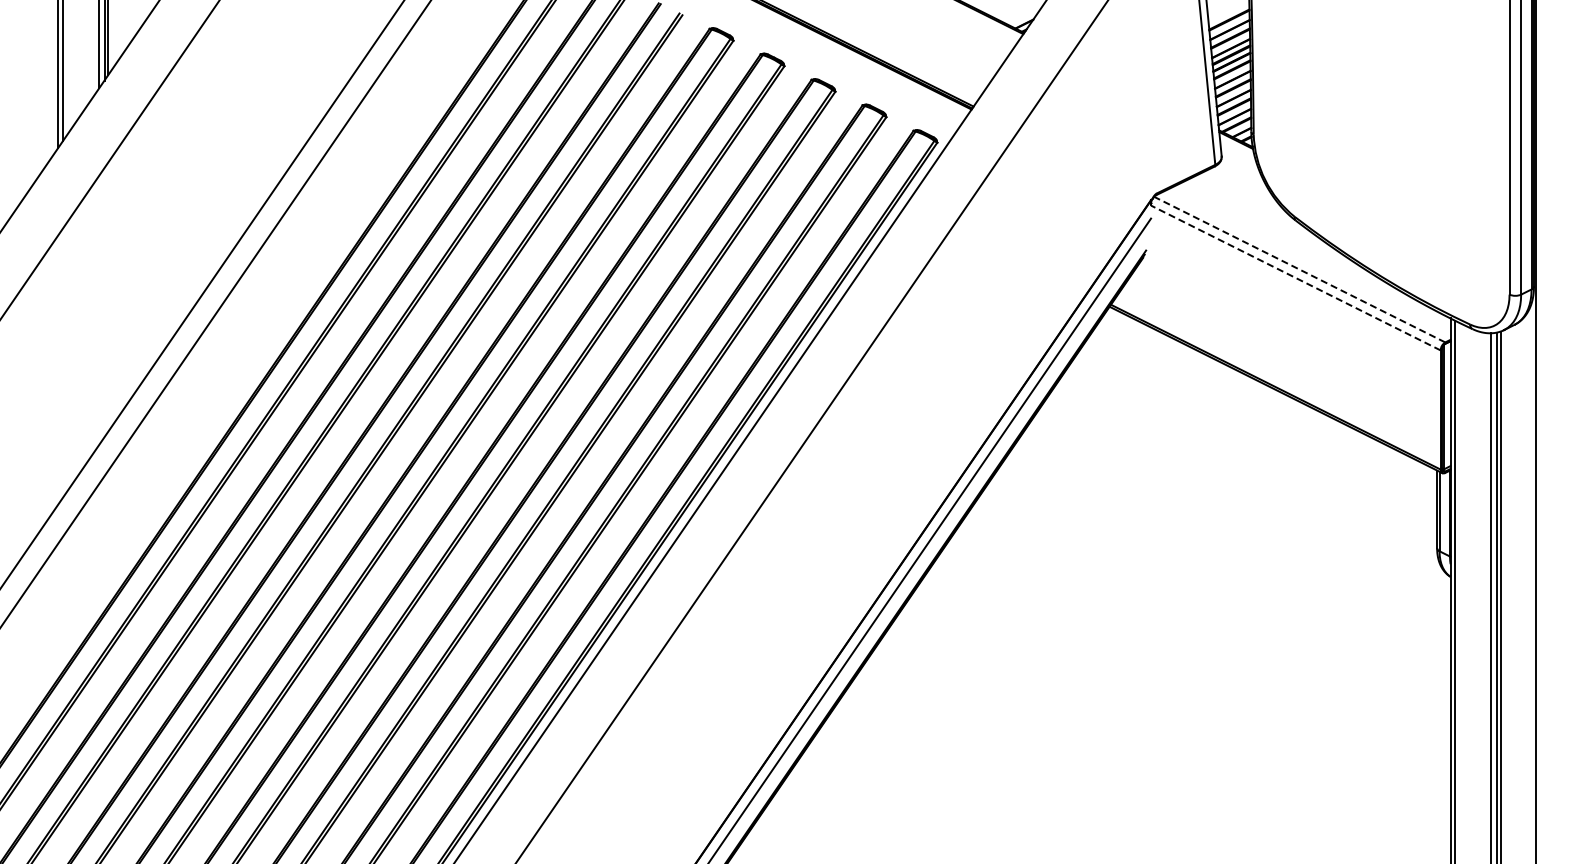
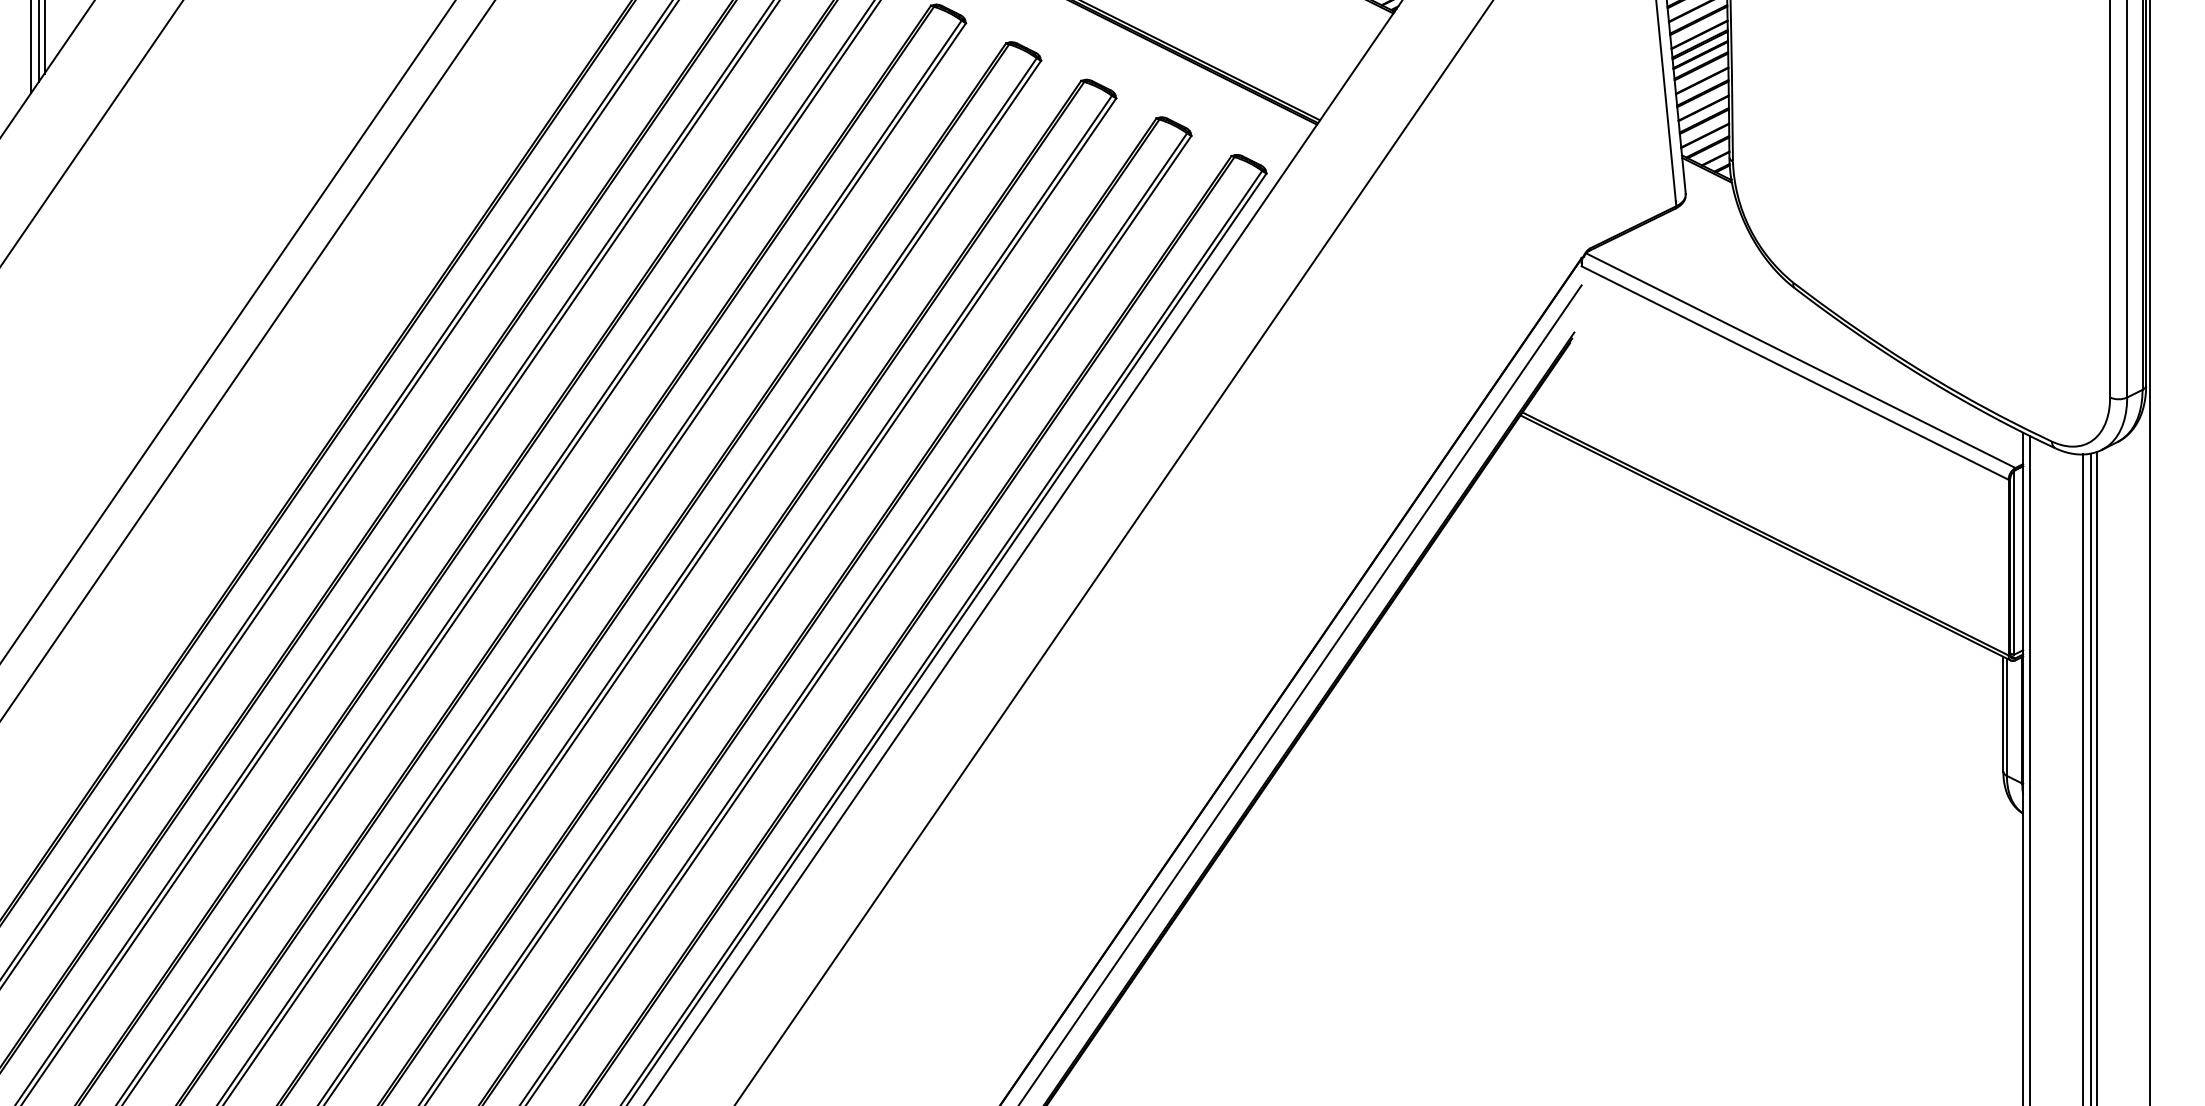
line: (1299, 269) -> (1800, 360), dashed -> solid
line: (1295, 278) -> (1794, 373), dashed -> solid

